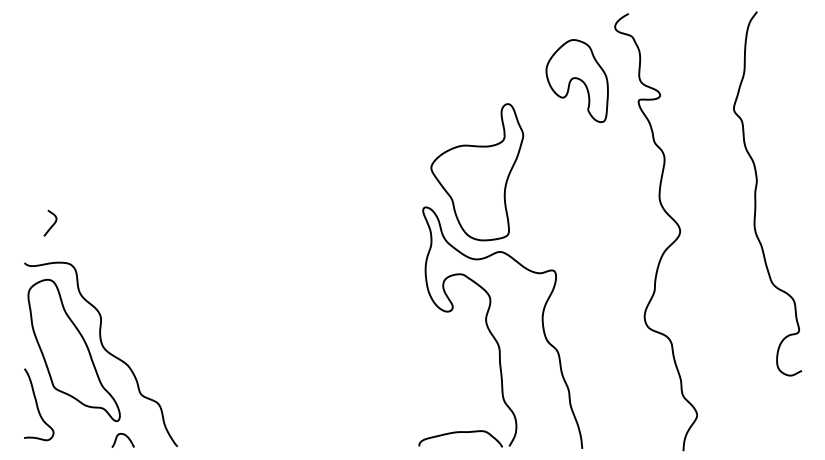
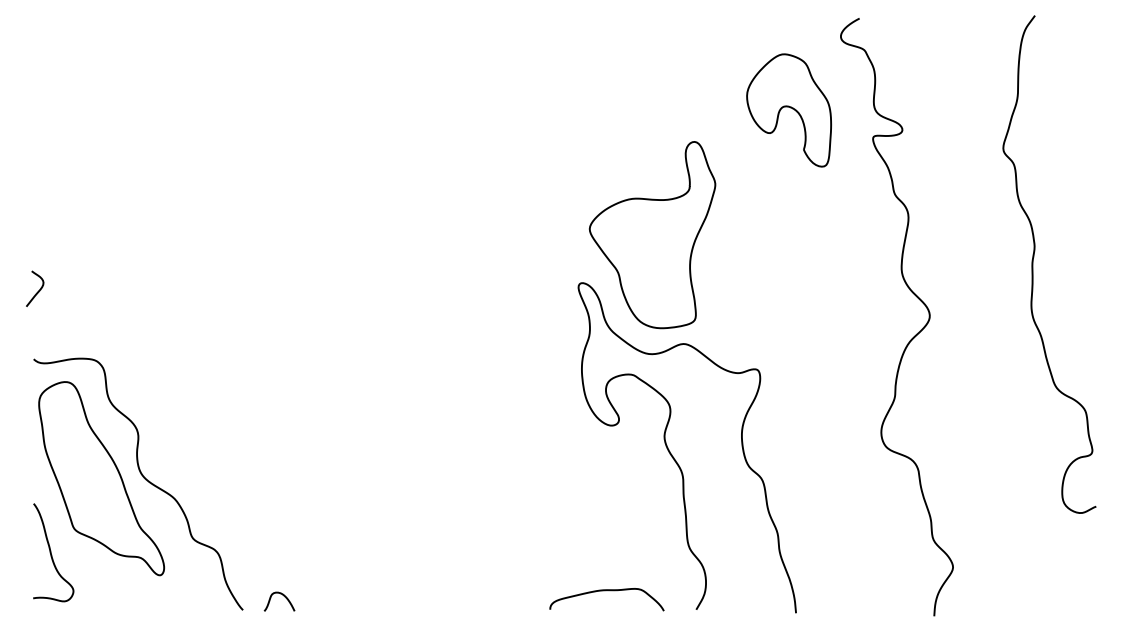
curve: (52, 224) -> (38, 290), moved
curve: (460, 433) -> (606, 591), moved
curve: (126, 436) -> (283, 596), moved

